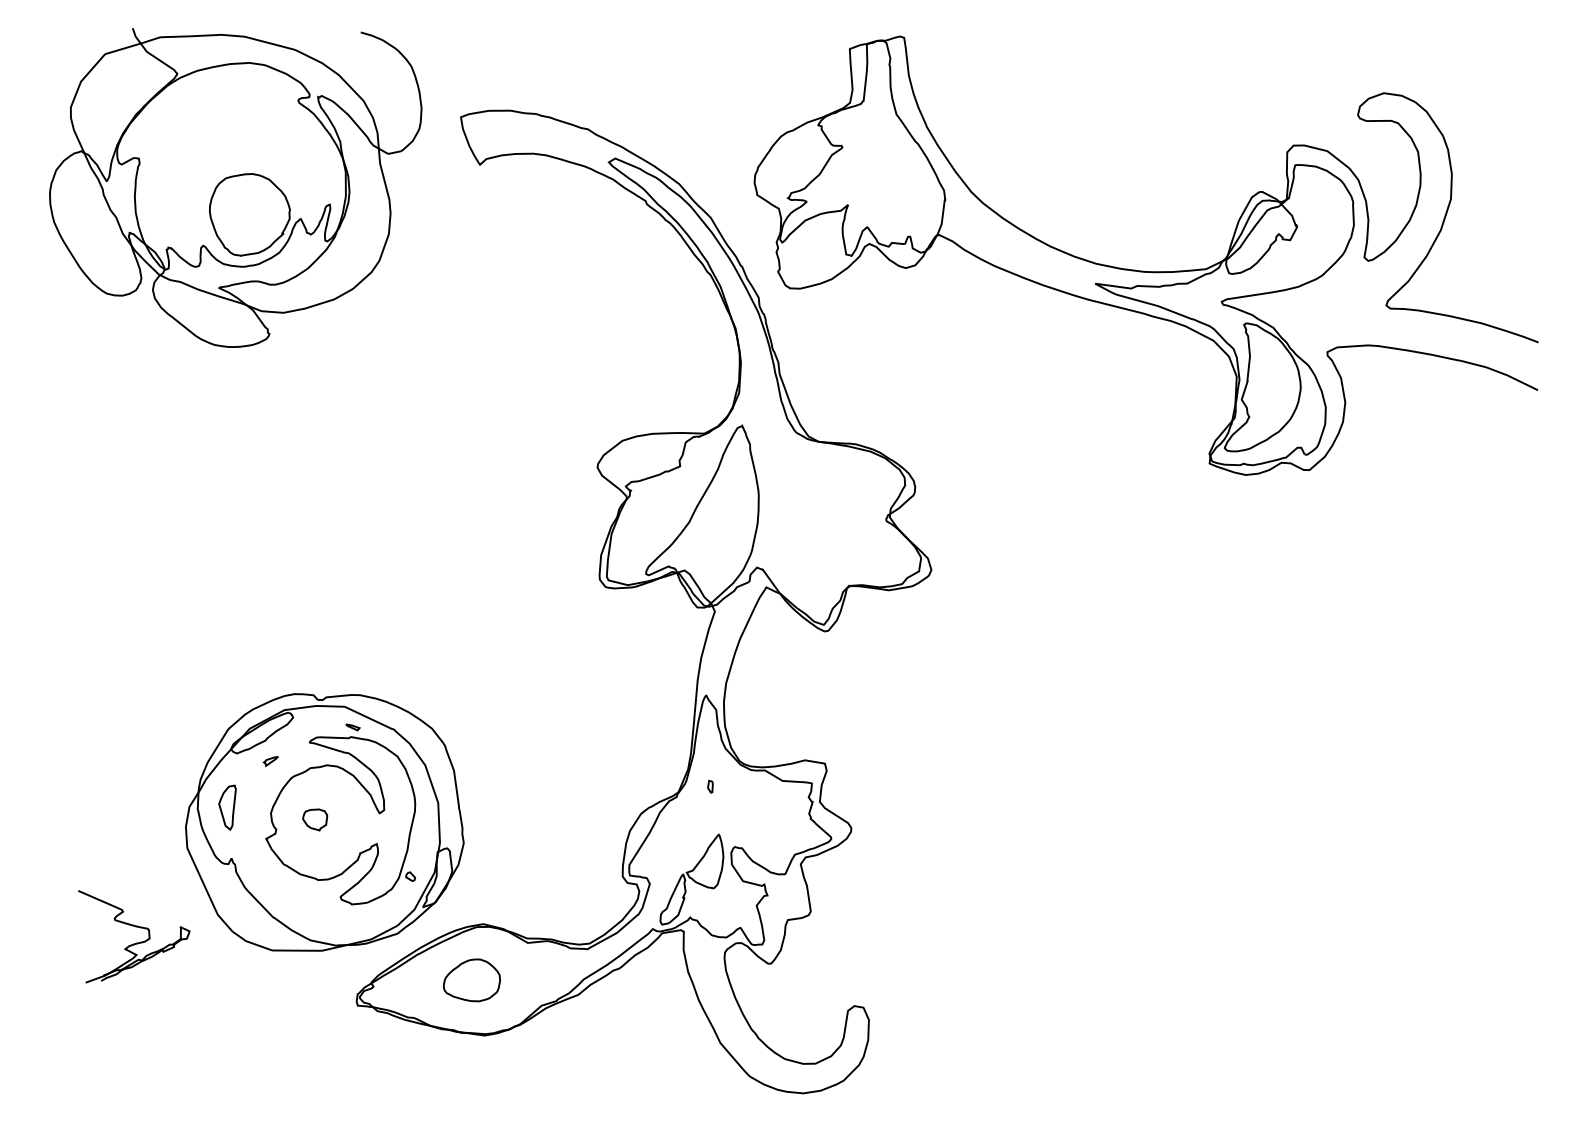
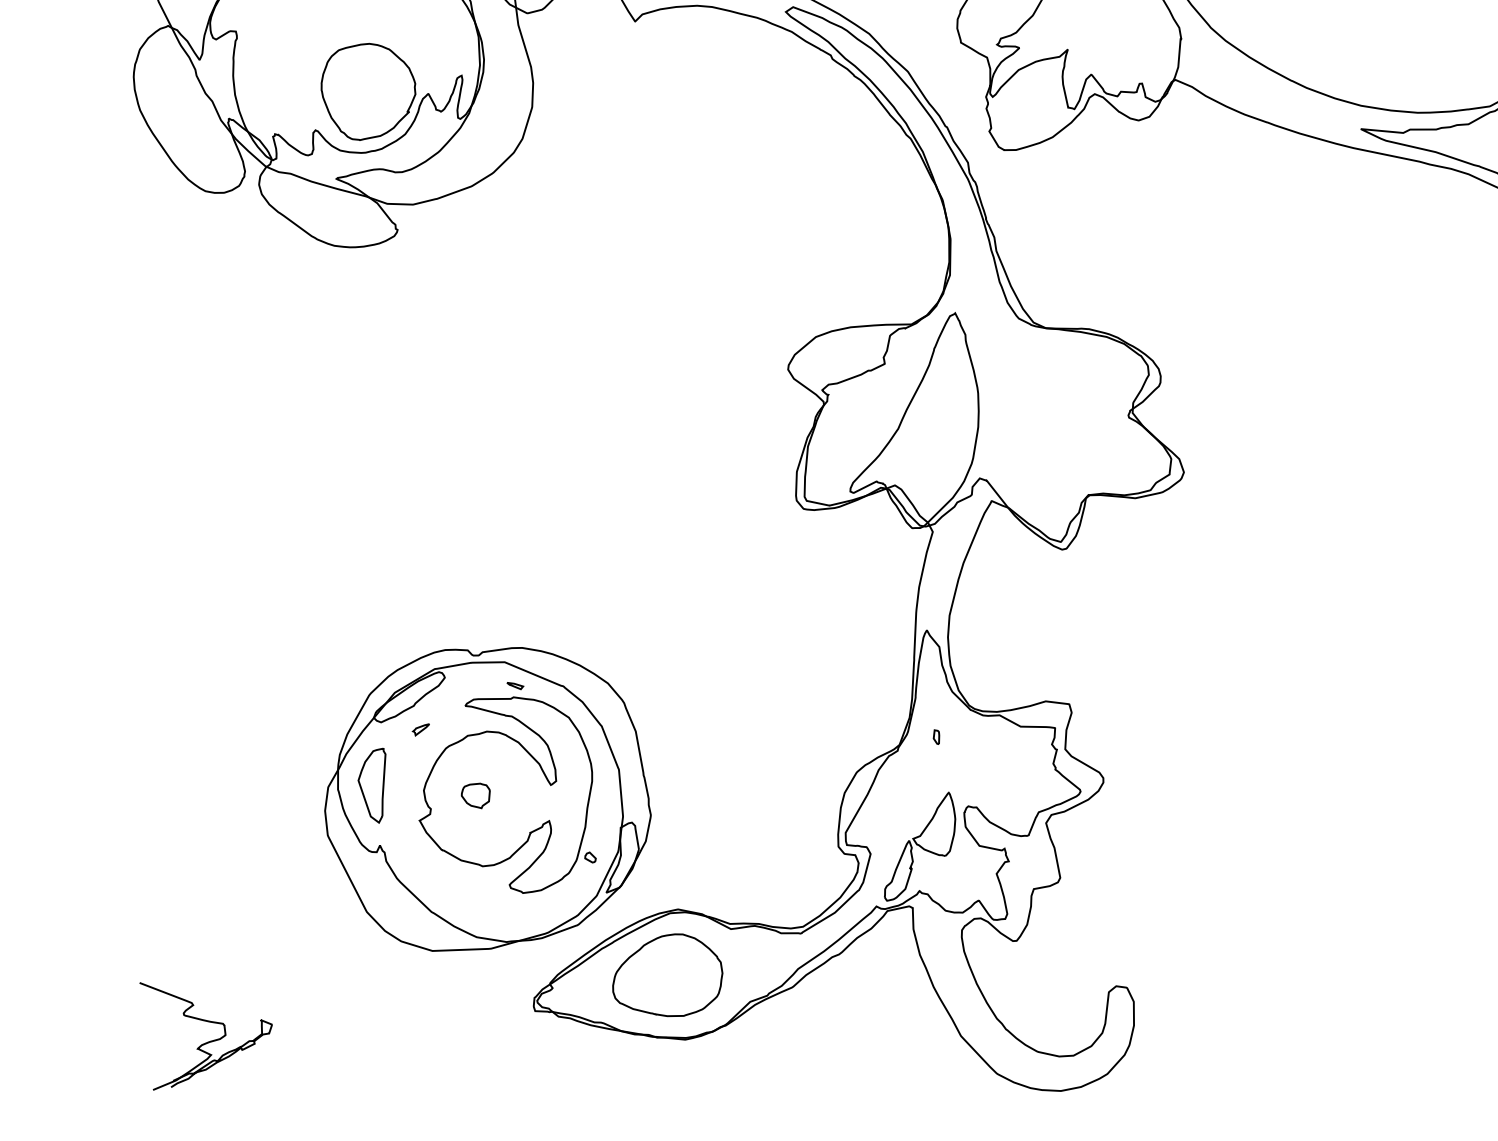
part: (227, 807) -> (372, 786), size x1.43
part: (136, 942) -> (210, 1040), moved
part: (471, 980) -> (666, 975), size x1.67

